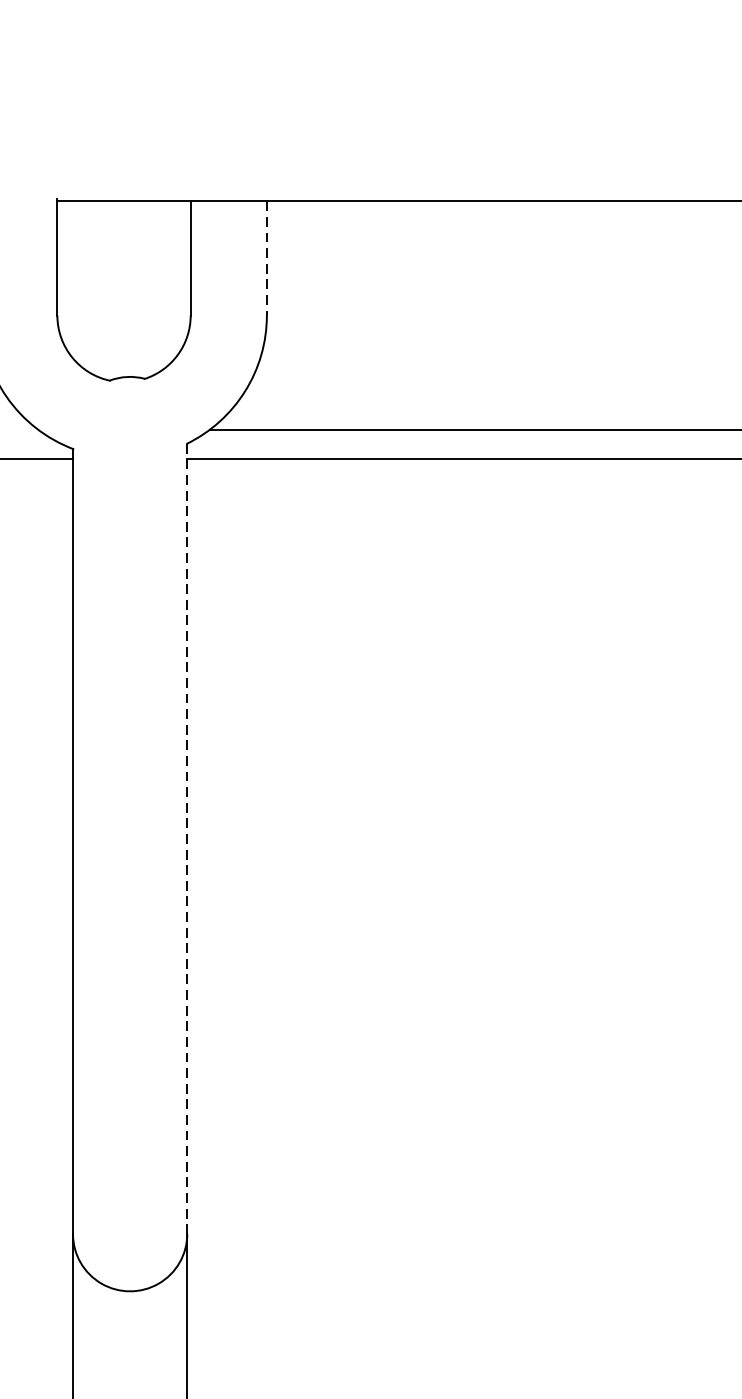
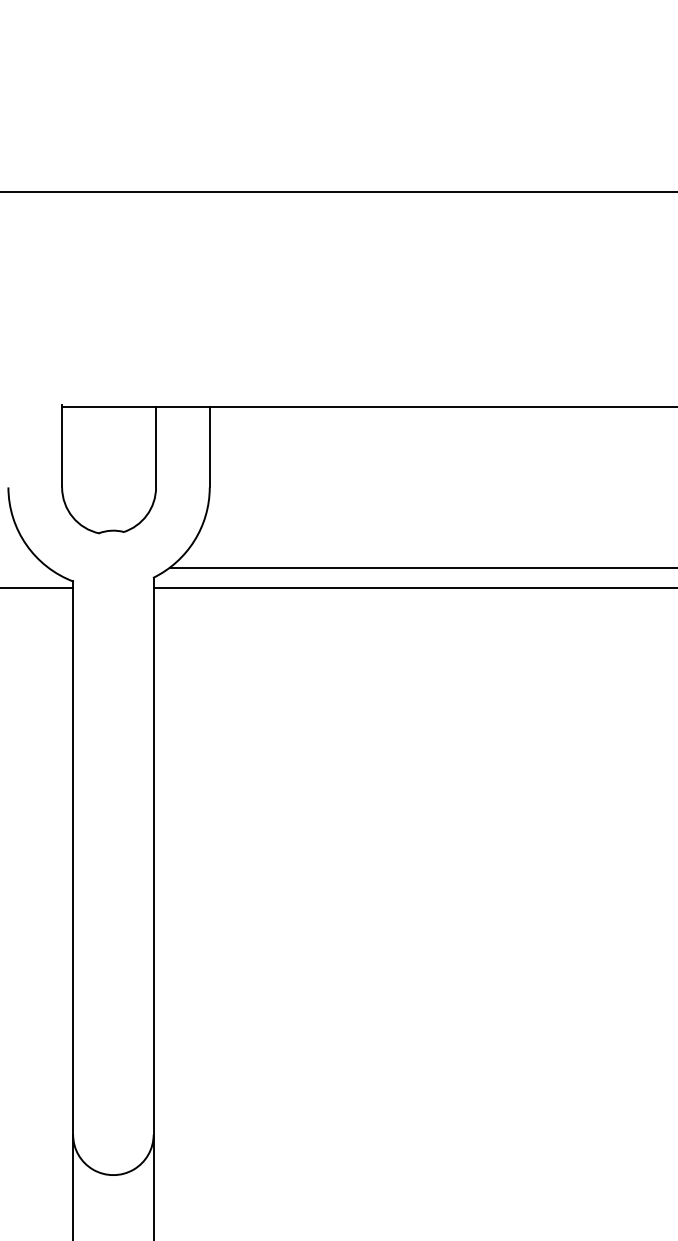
line: (266, 258) -> (209, 447), dashed -> solid
line: (187, 839) -> (153, 856), dashed -> solid

